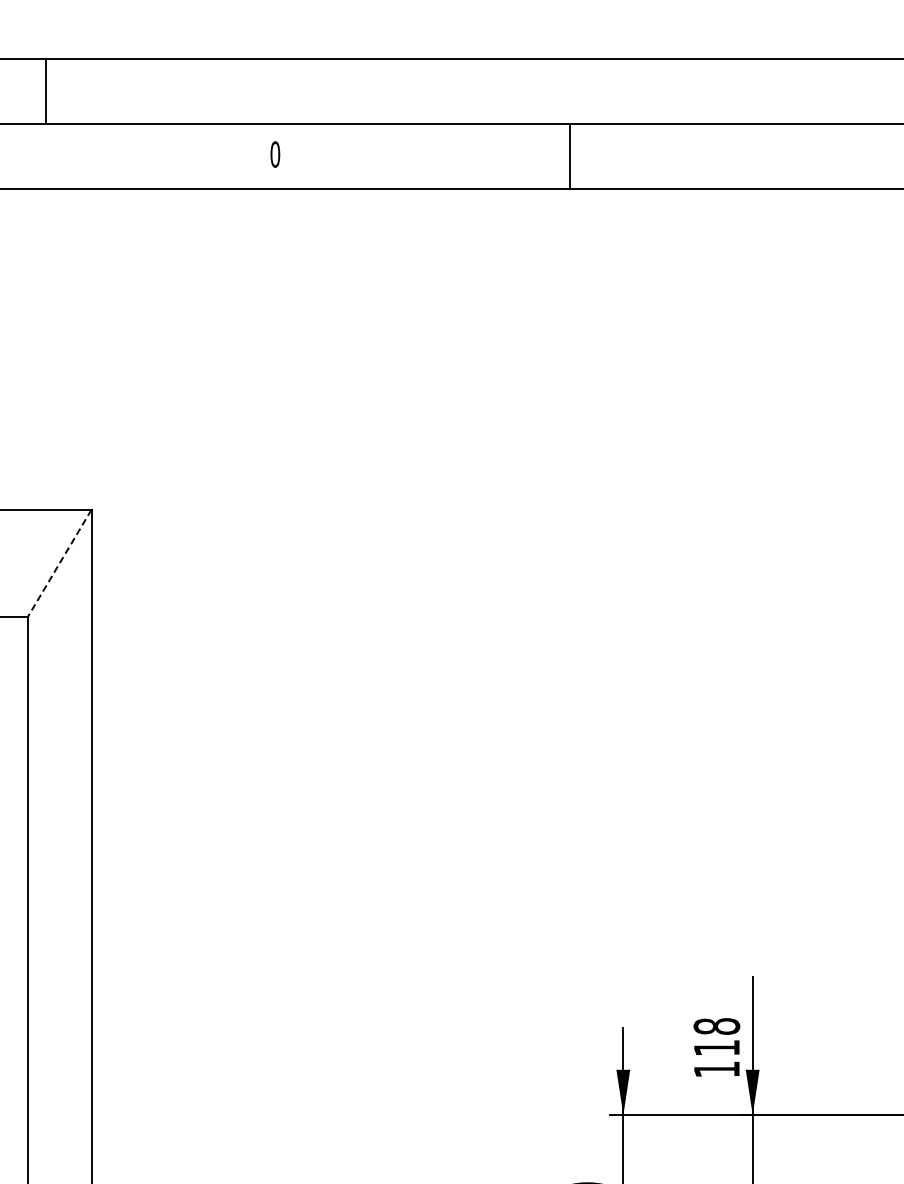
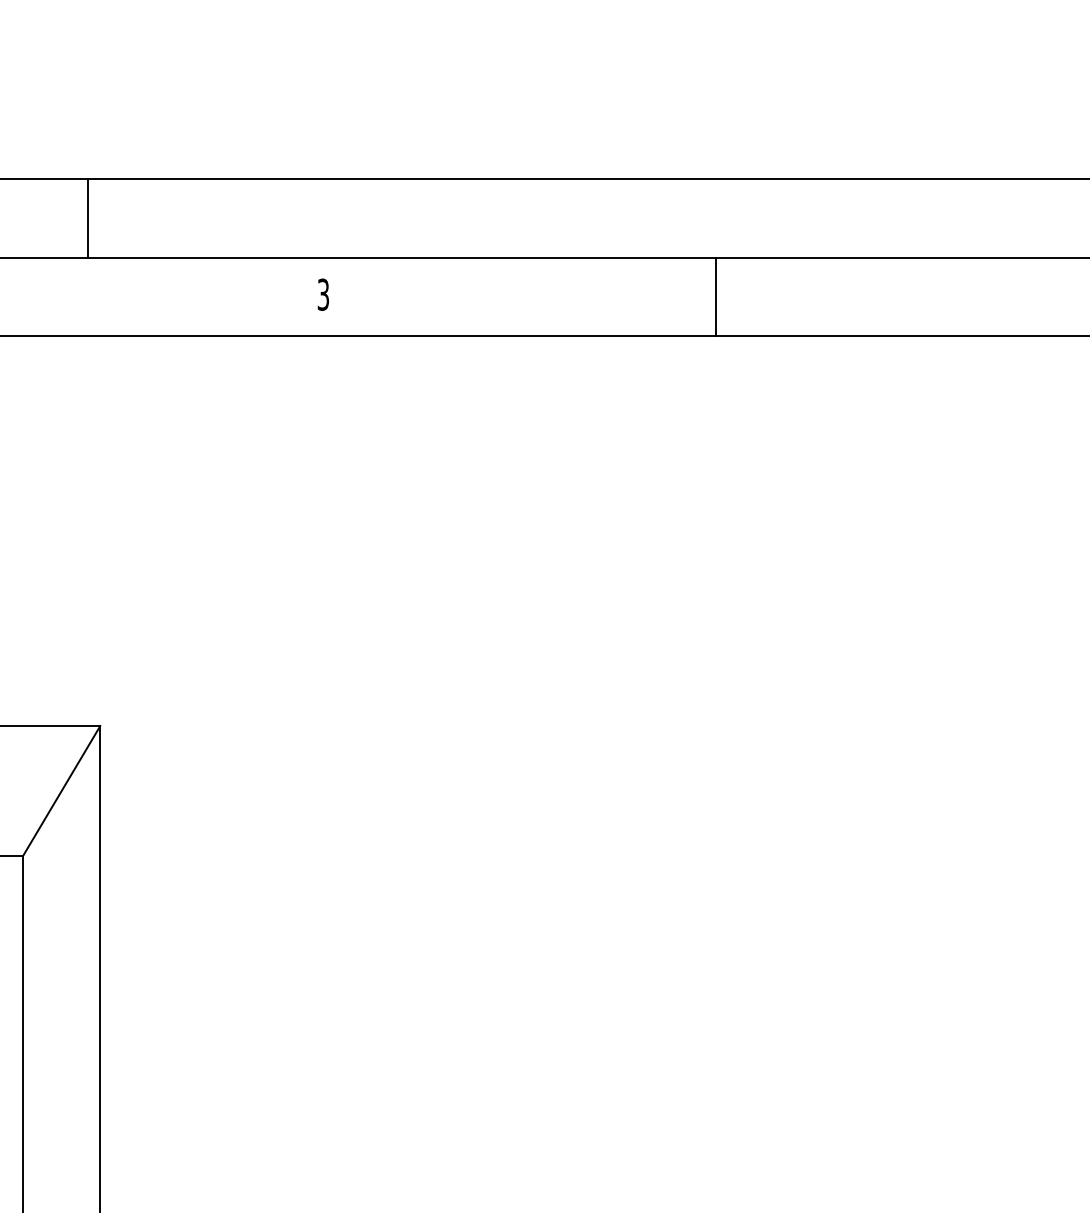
line: (46, 91) -> (88, 218), moved
text: (275, 154) -> (323, 294), 0 -> 3
line: (569, 156) -> (715, 297), moved
line: (59, 563) -> (61, 791), dashed -> solid

